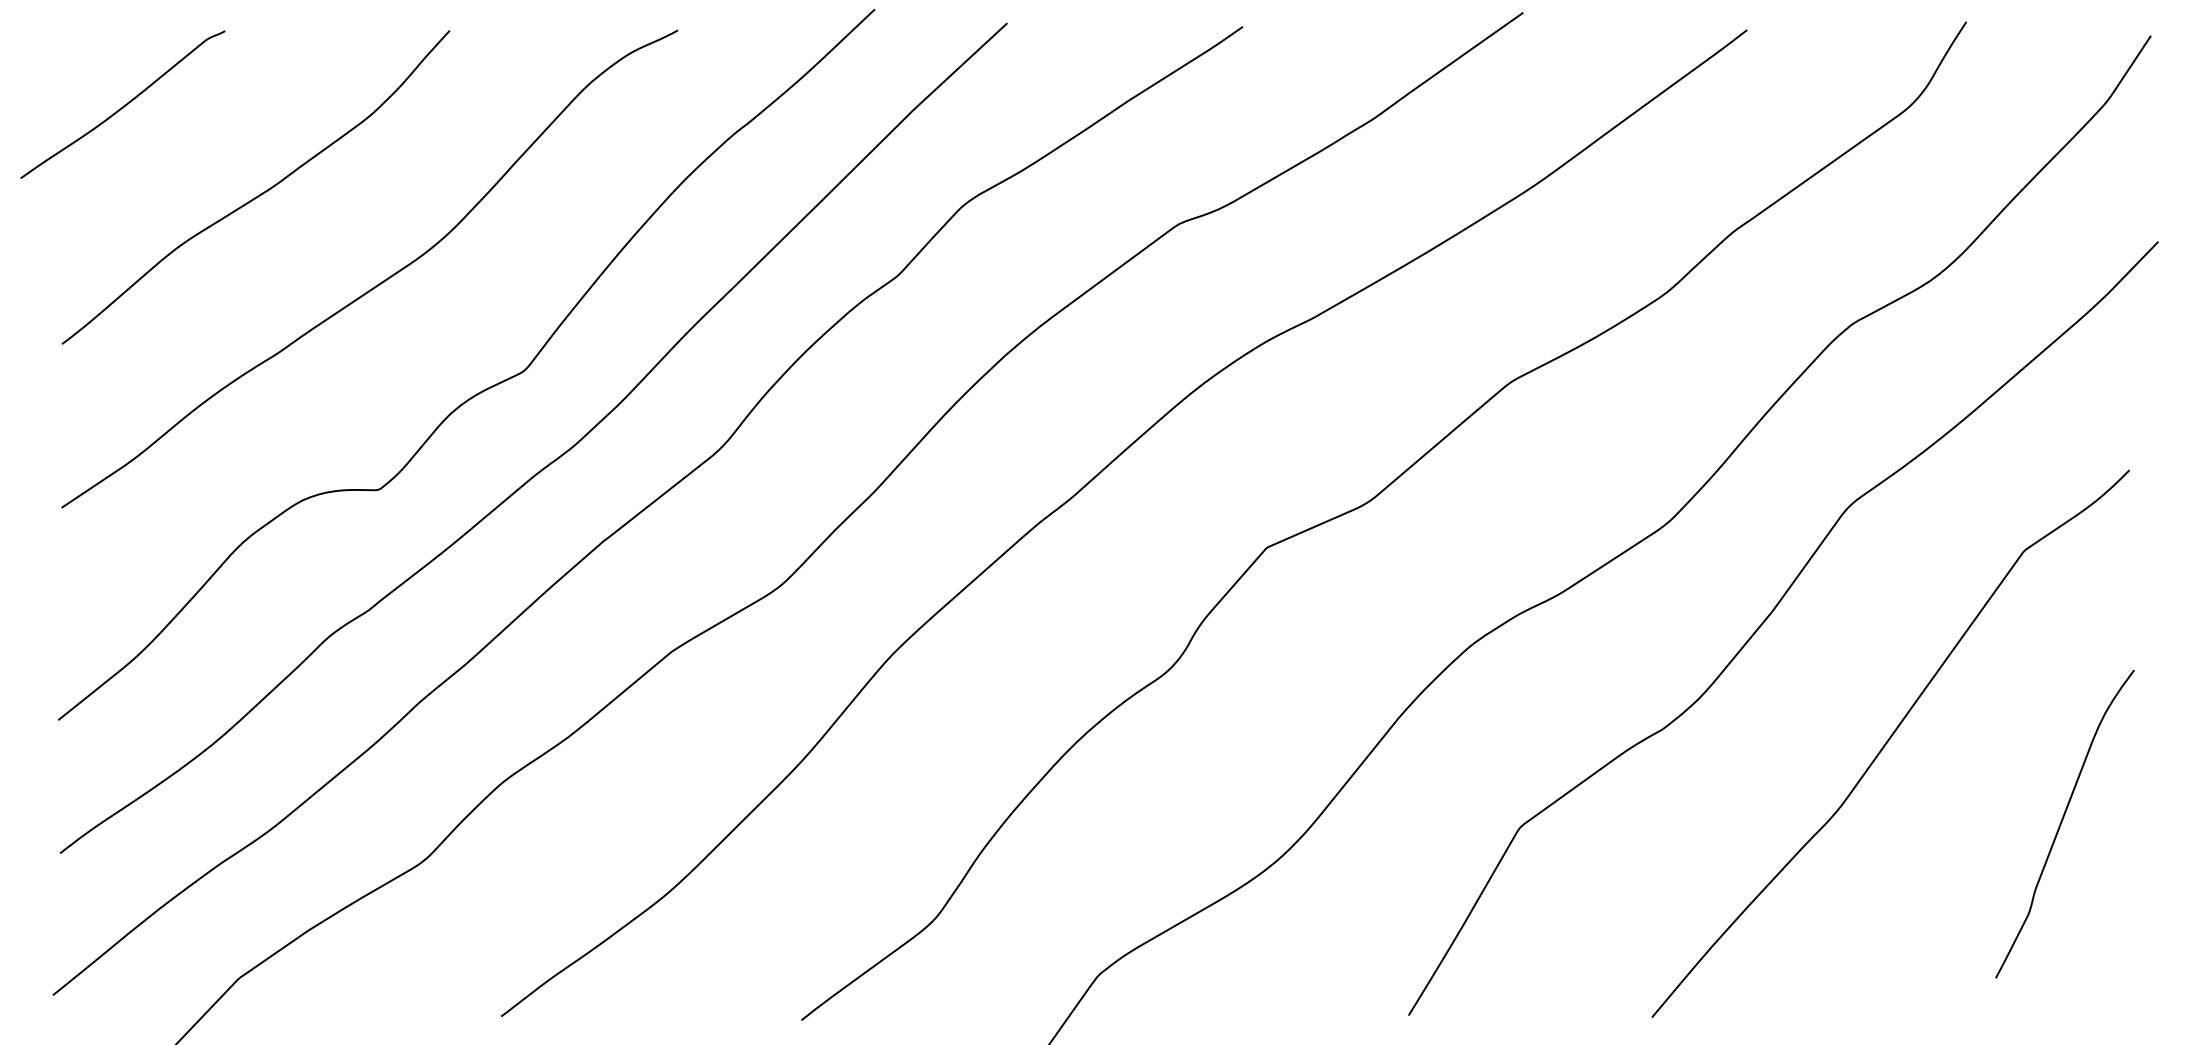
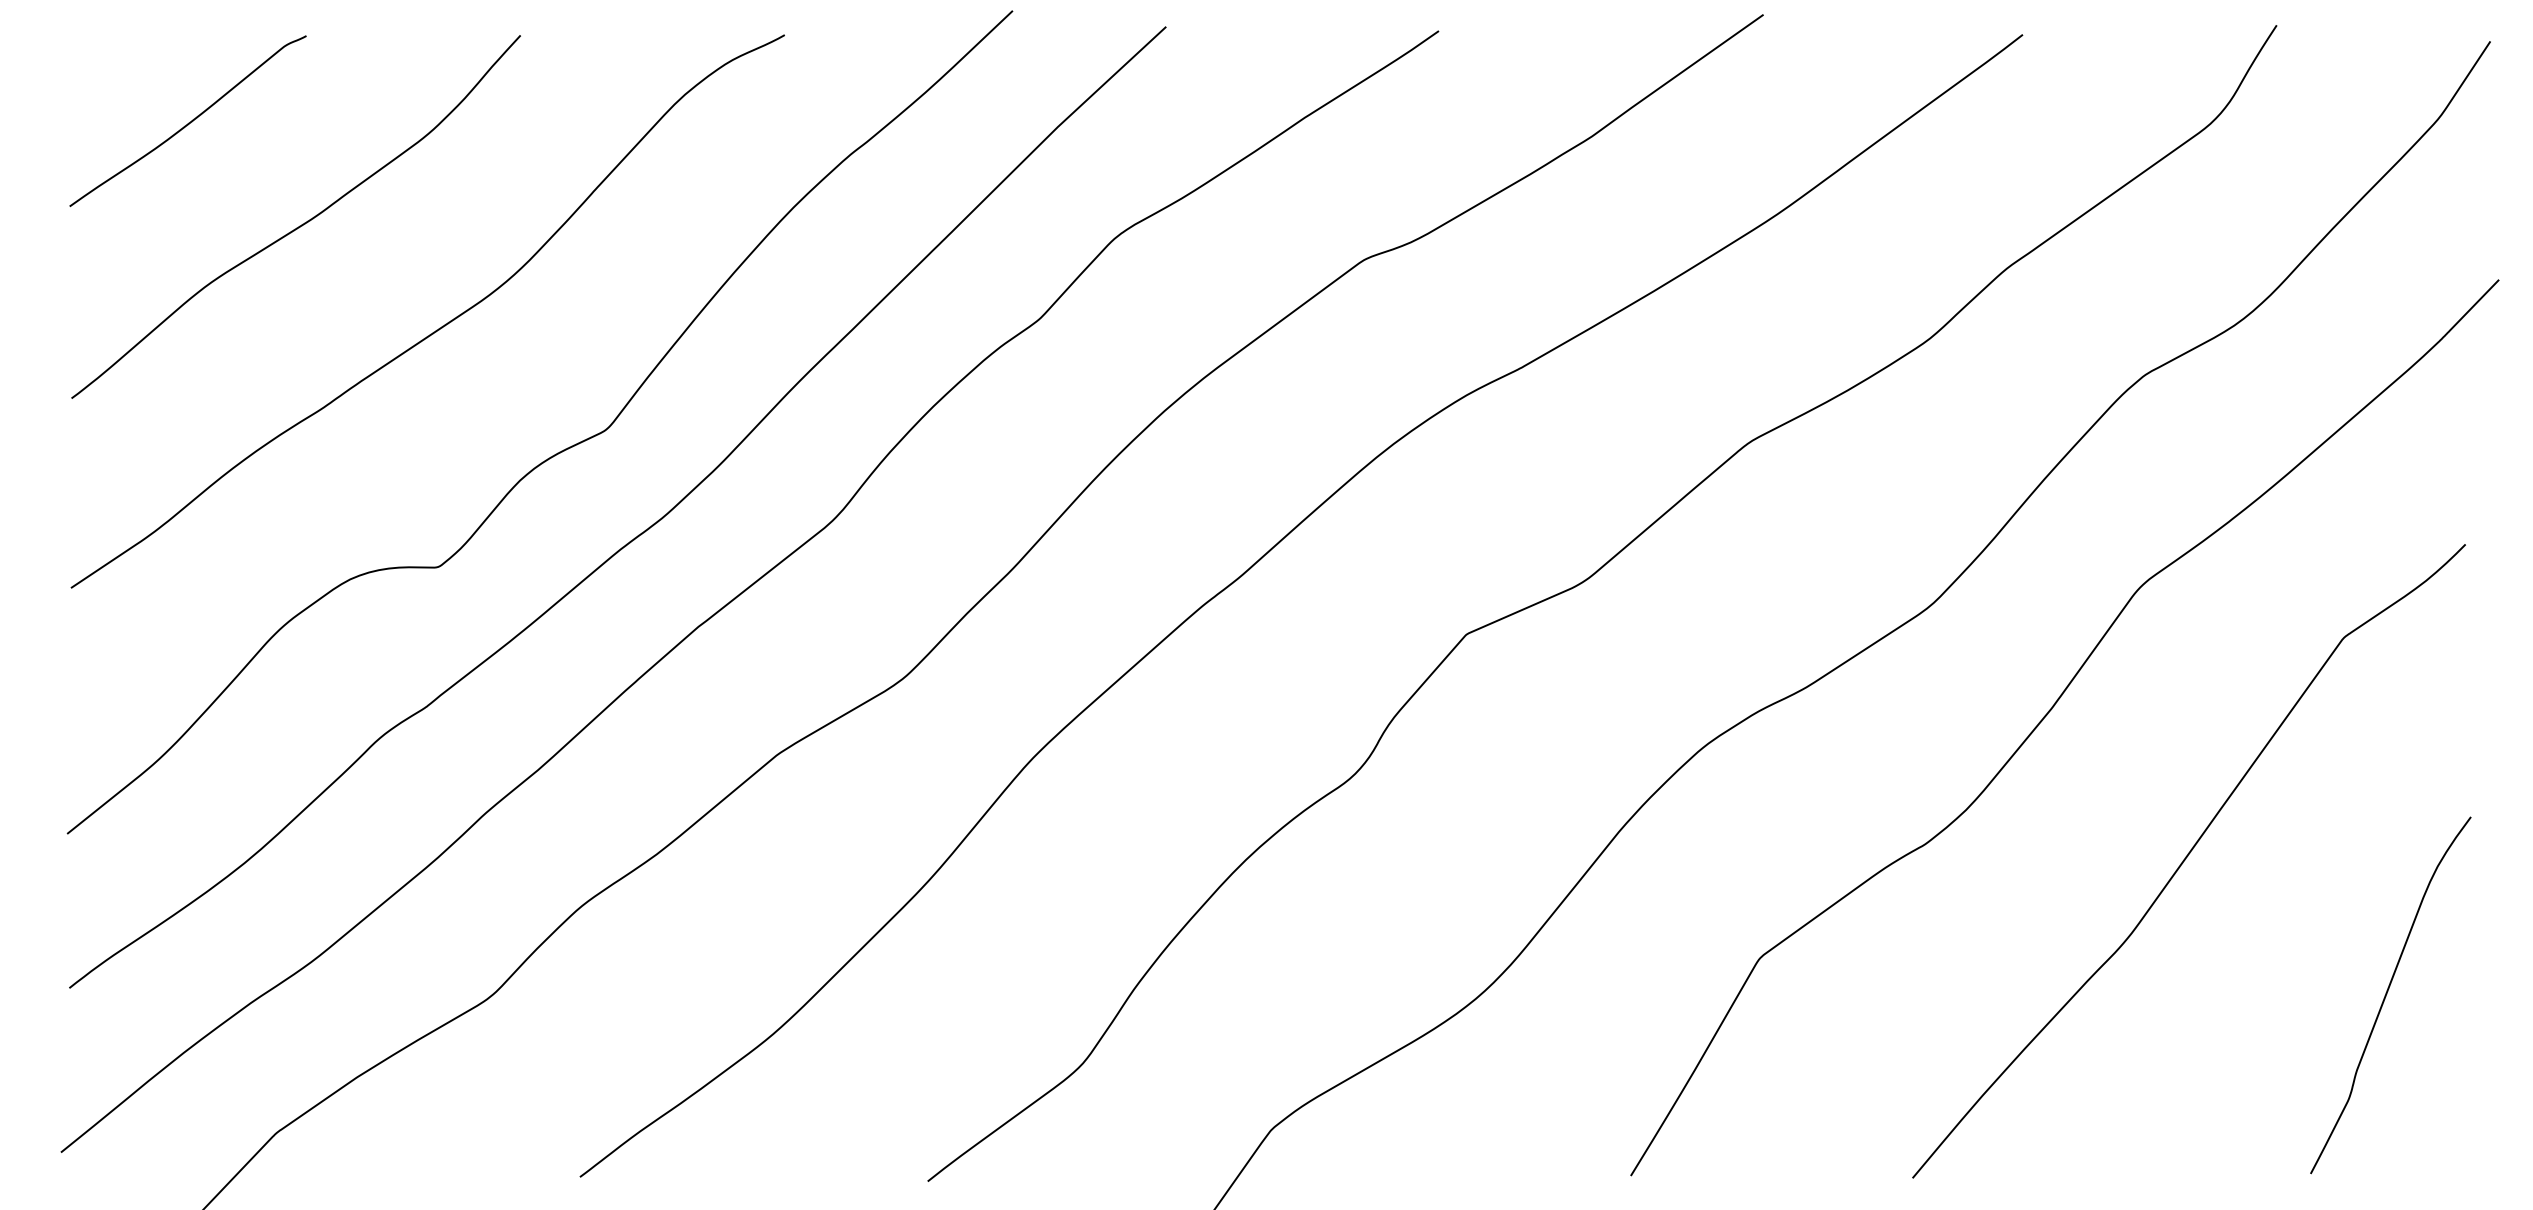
curve: (123, 105) -> (188, 122), moved
curve: (2062, 823) -> (2387, 994), moved

